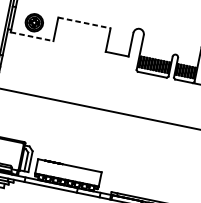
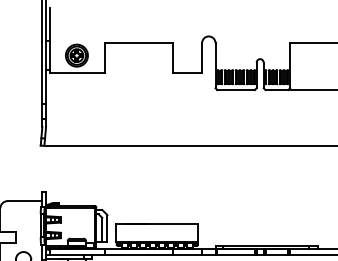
line: (84, 23) -> (138, 43), dashed -> solid
line: (31, 36) -> (77, 73), dashed -> solid

